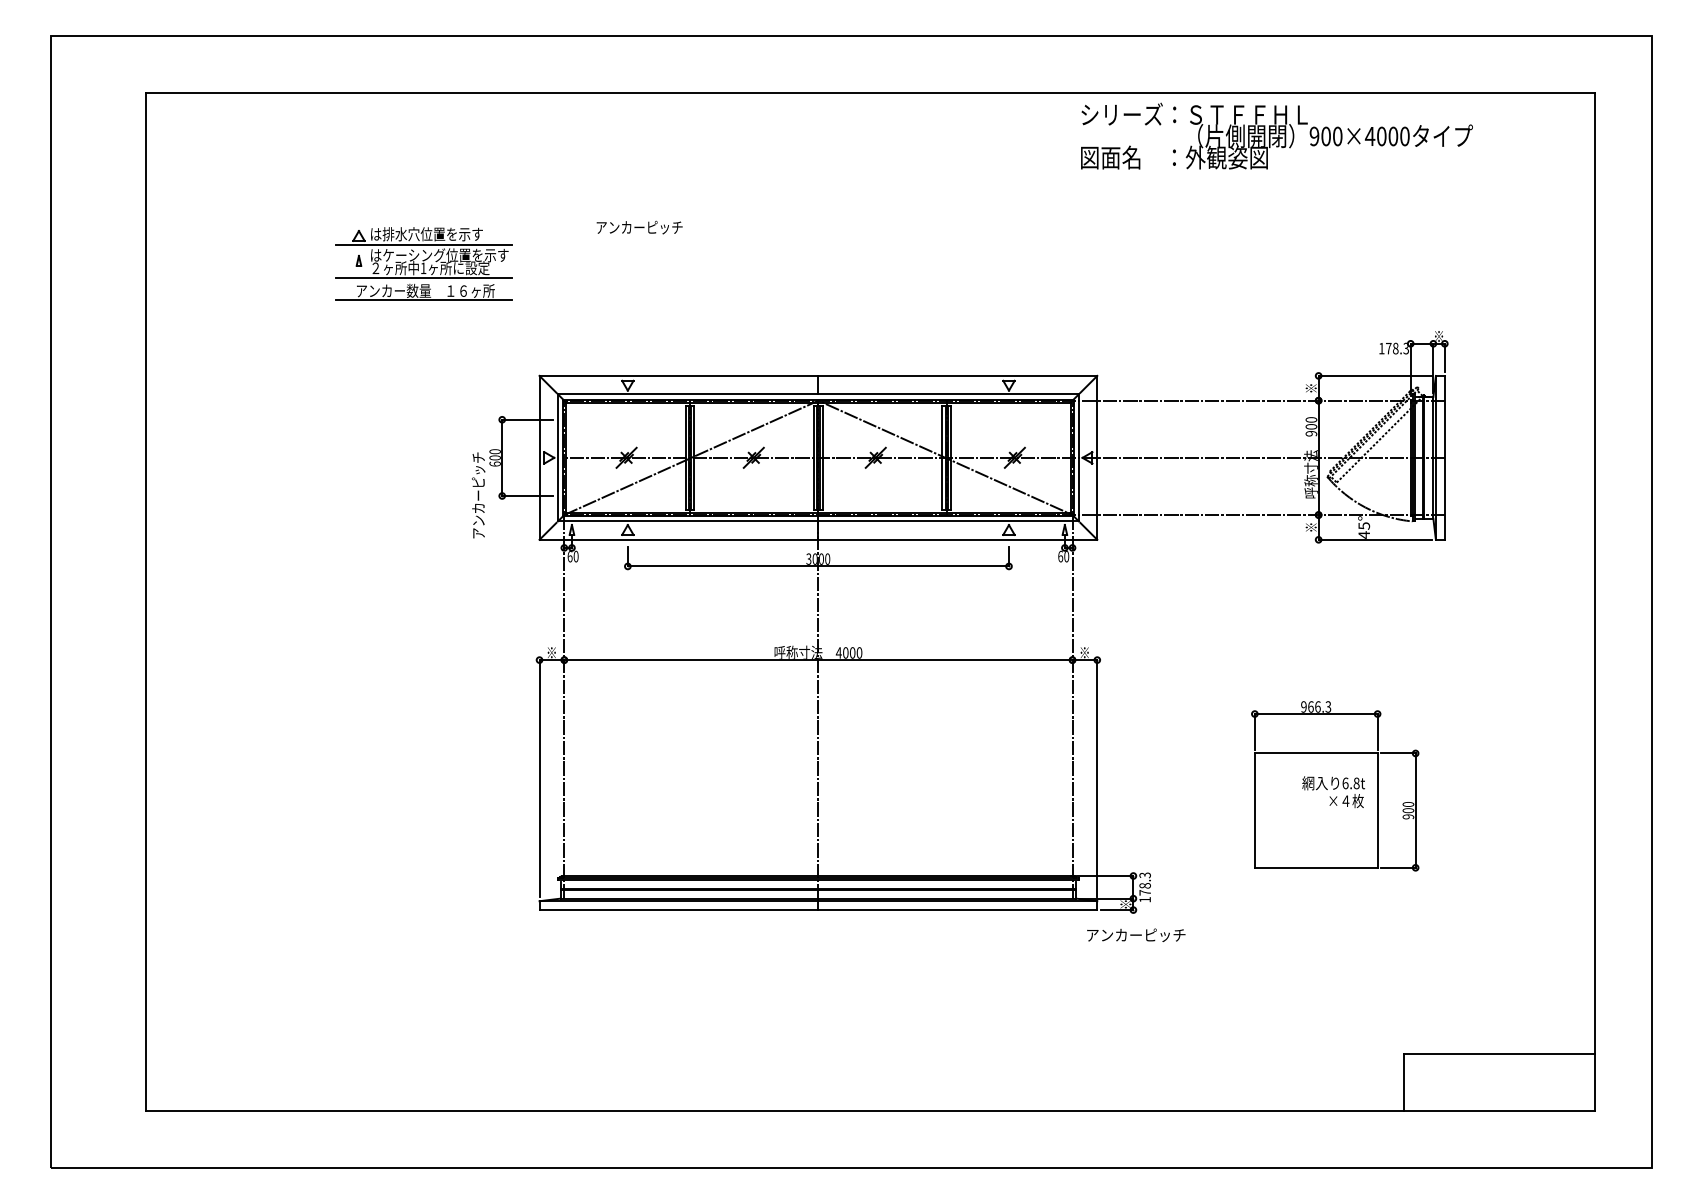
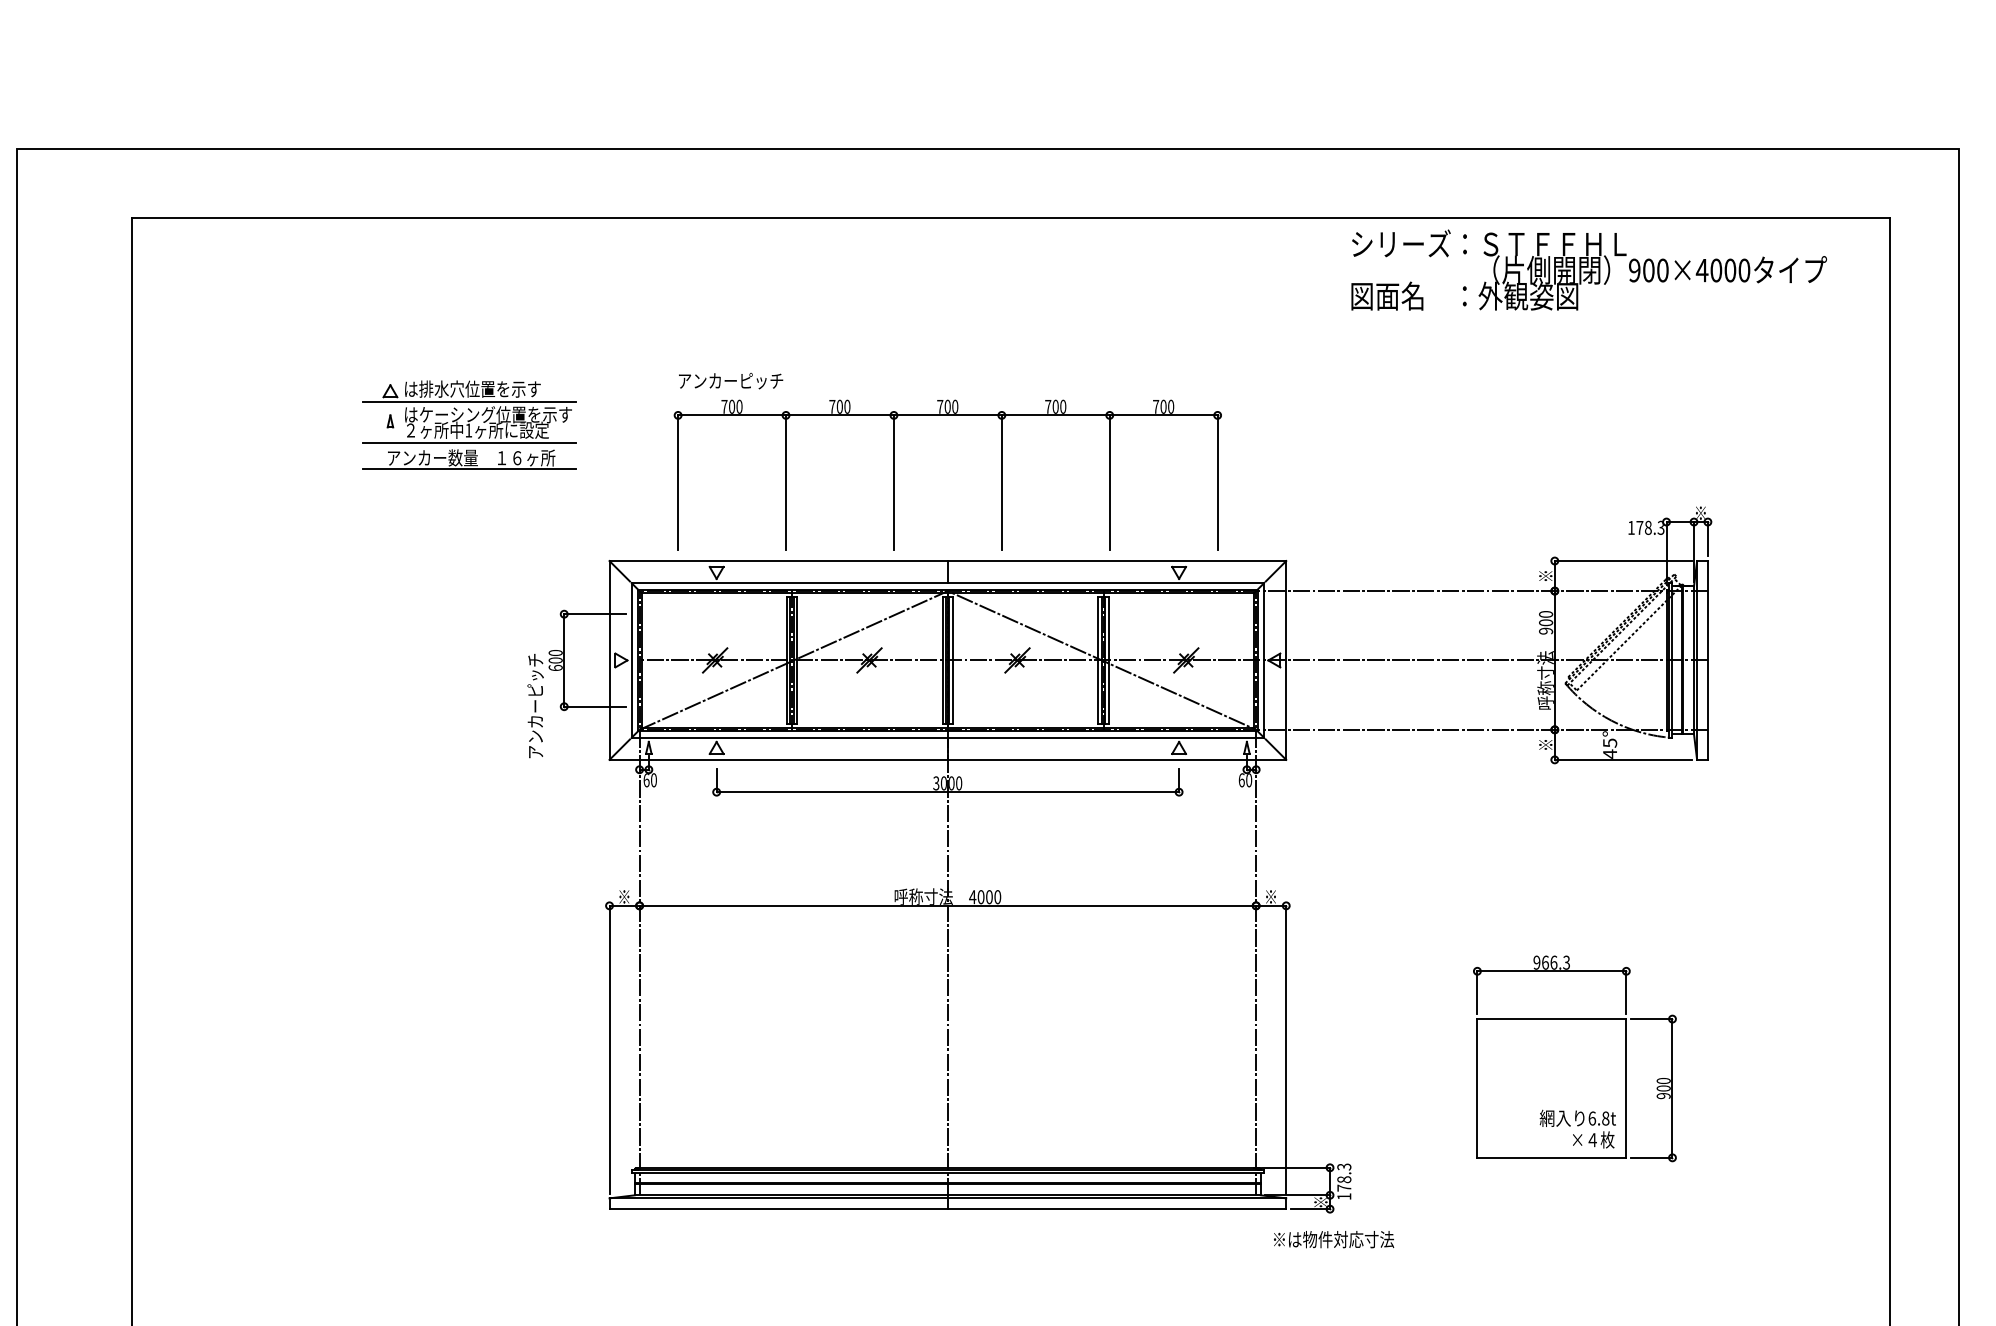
text: (1276, 135) -> (1588, 269), moved
part: (774, 305) -> (894, 475), added
text: (1333, 791) -> (1577, 1128), moved
text: (1136, 935) -> (1333, 1239), アンカーピッチ -> ※は物件対応寸法

